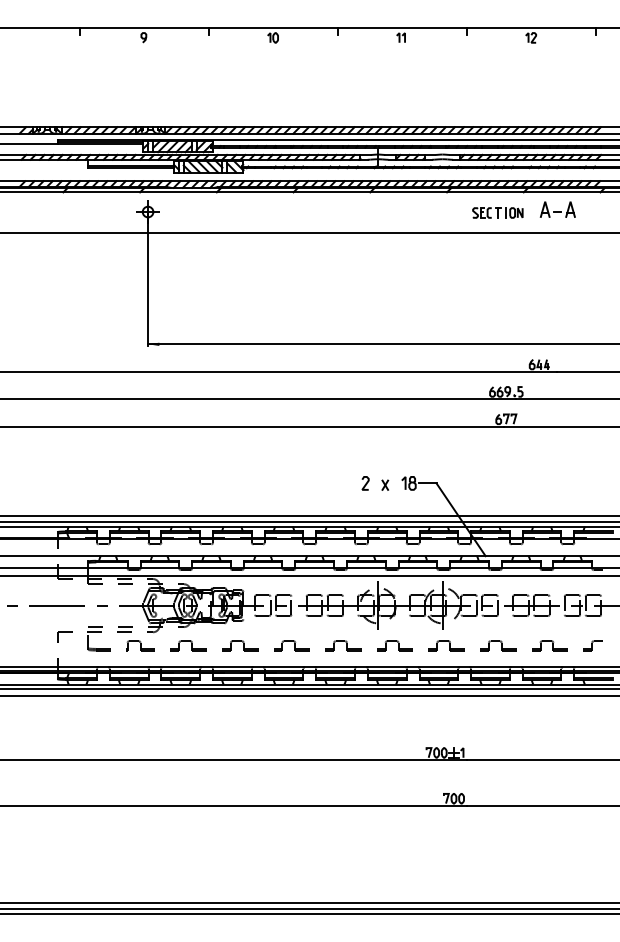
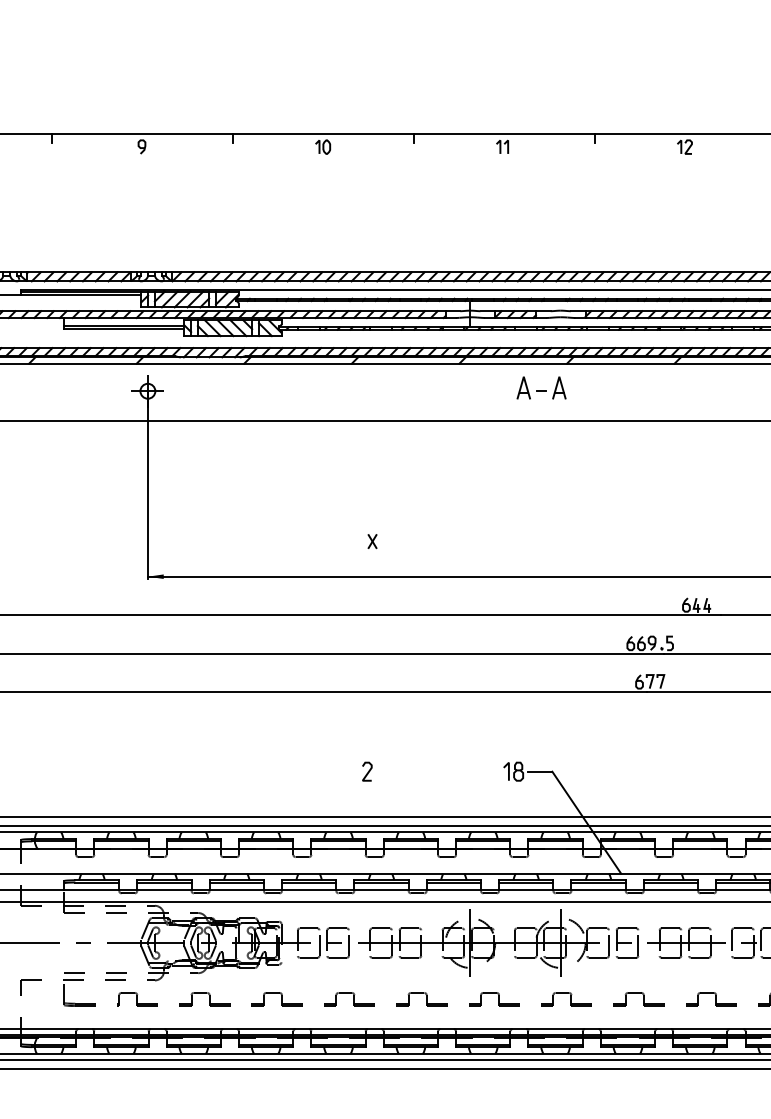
part: (557, 209) -> (541, 387), moved
part: (497, 212) -> (637, 391), removed
curve: (365, 483) -> (367, 771), moved
part: (385, 484) -> (372, 540), moved

